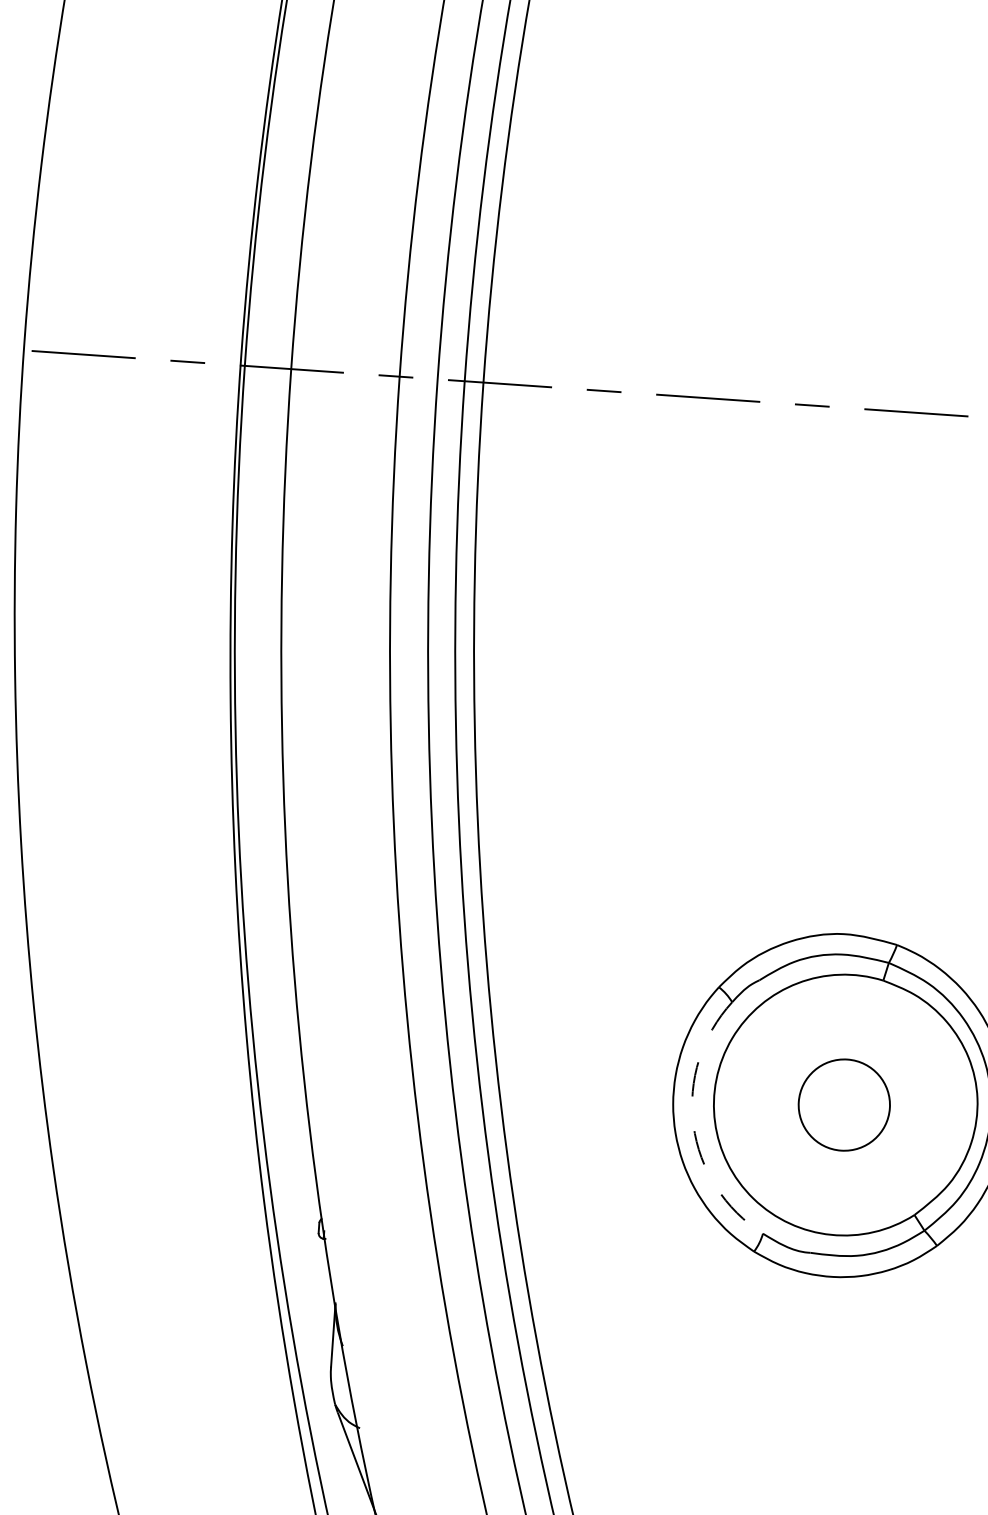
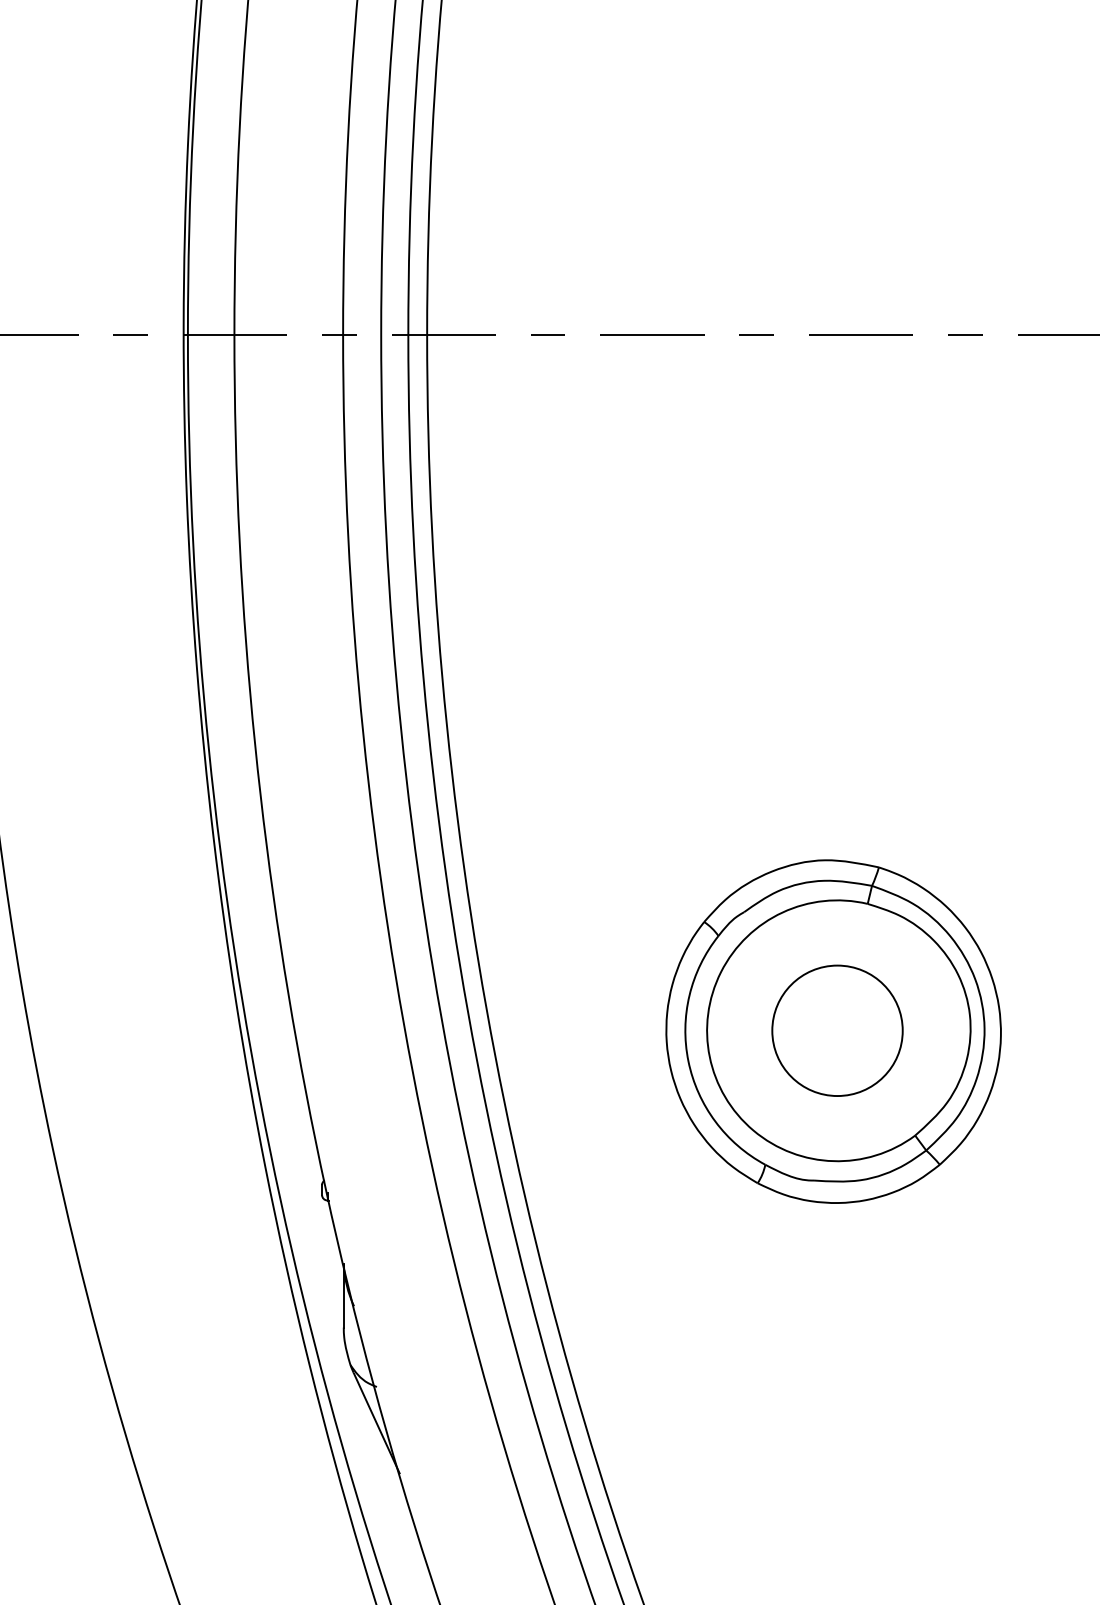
circle: (844, 1104) -> (837, 1030), size x1.43
arc: (693, 1125) -> (688, 1061), dashed -> solid

